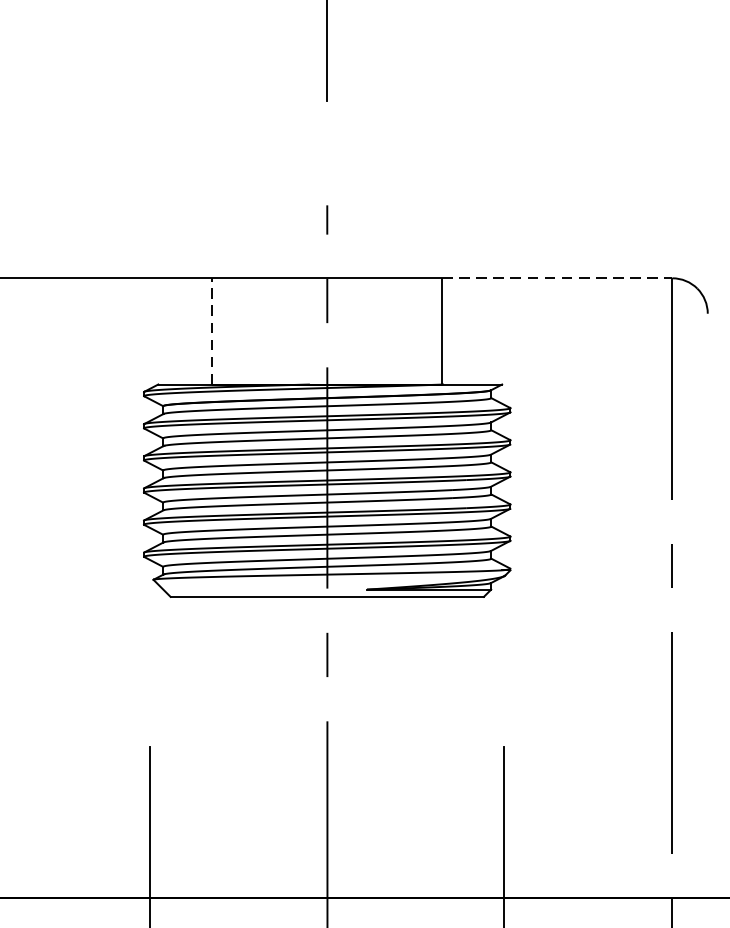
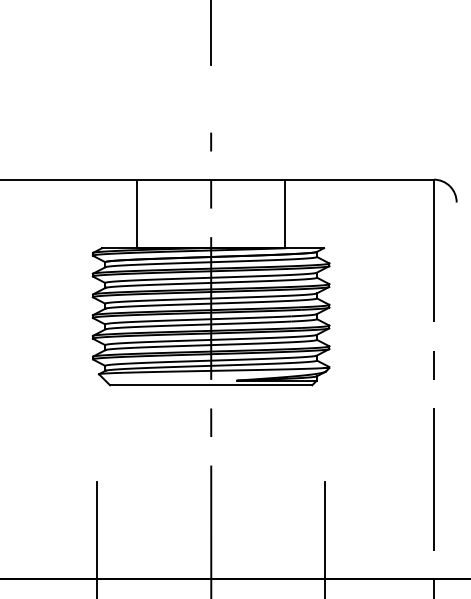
line: (558, 278) -> (360, 179), dashed -> solid
line: (211, 330) -> (136, 213), dashed -> solid

